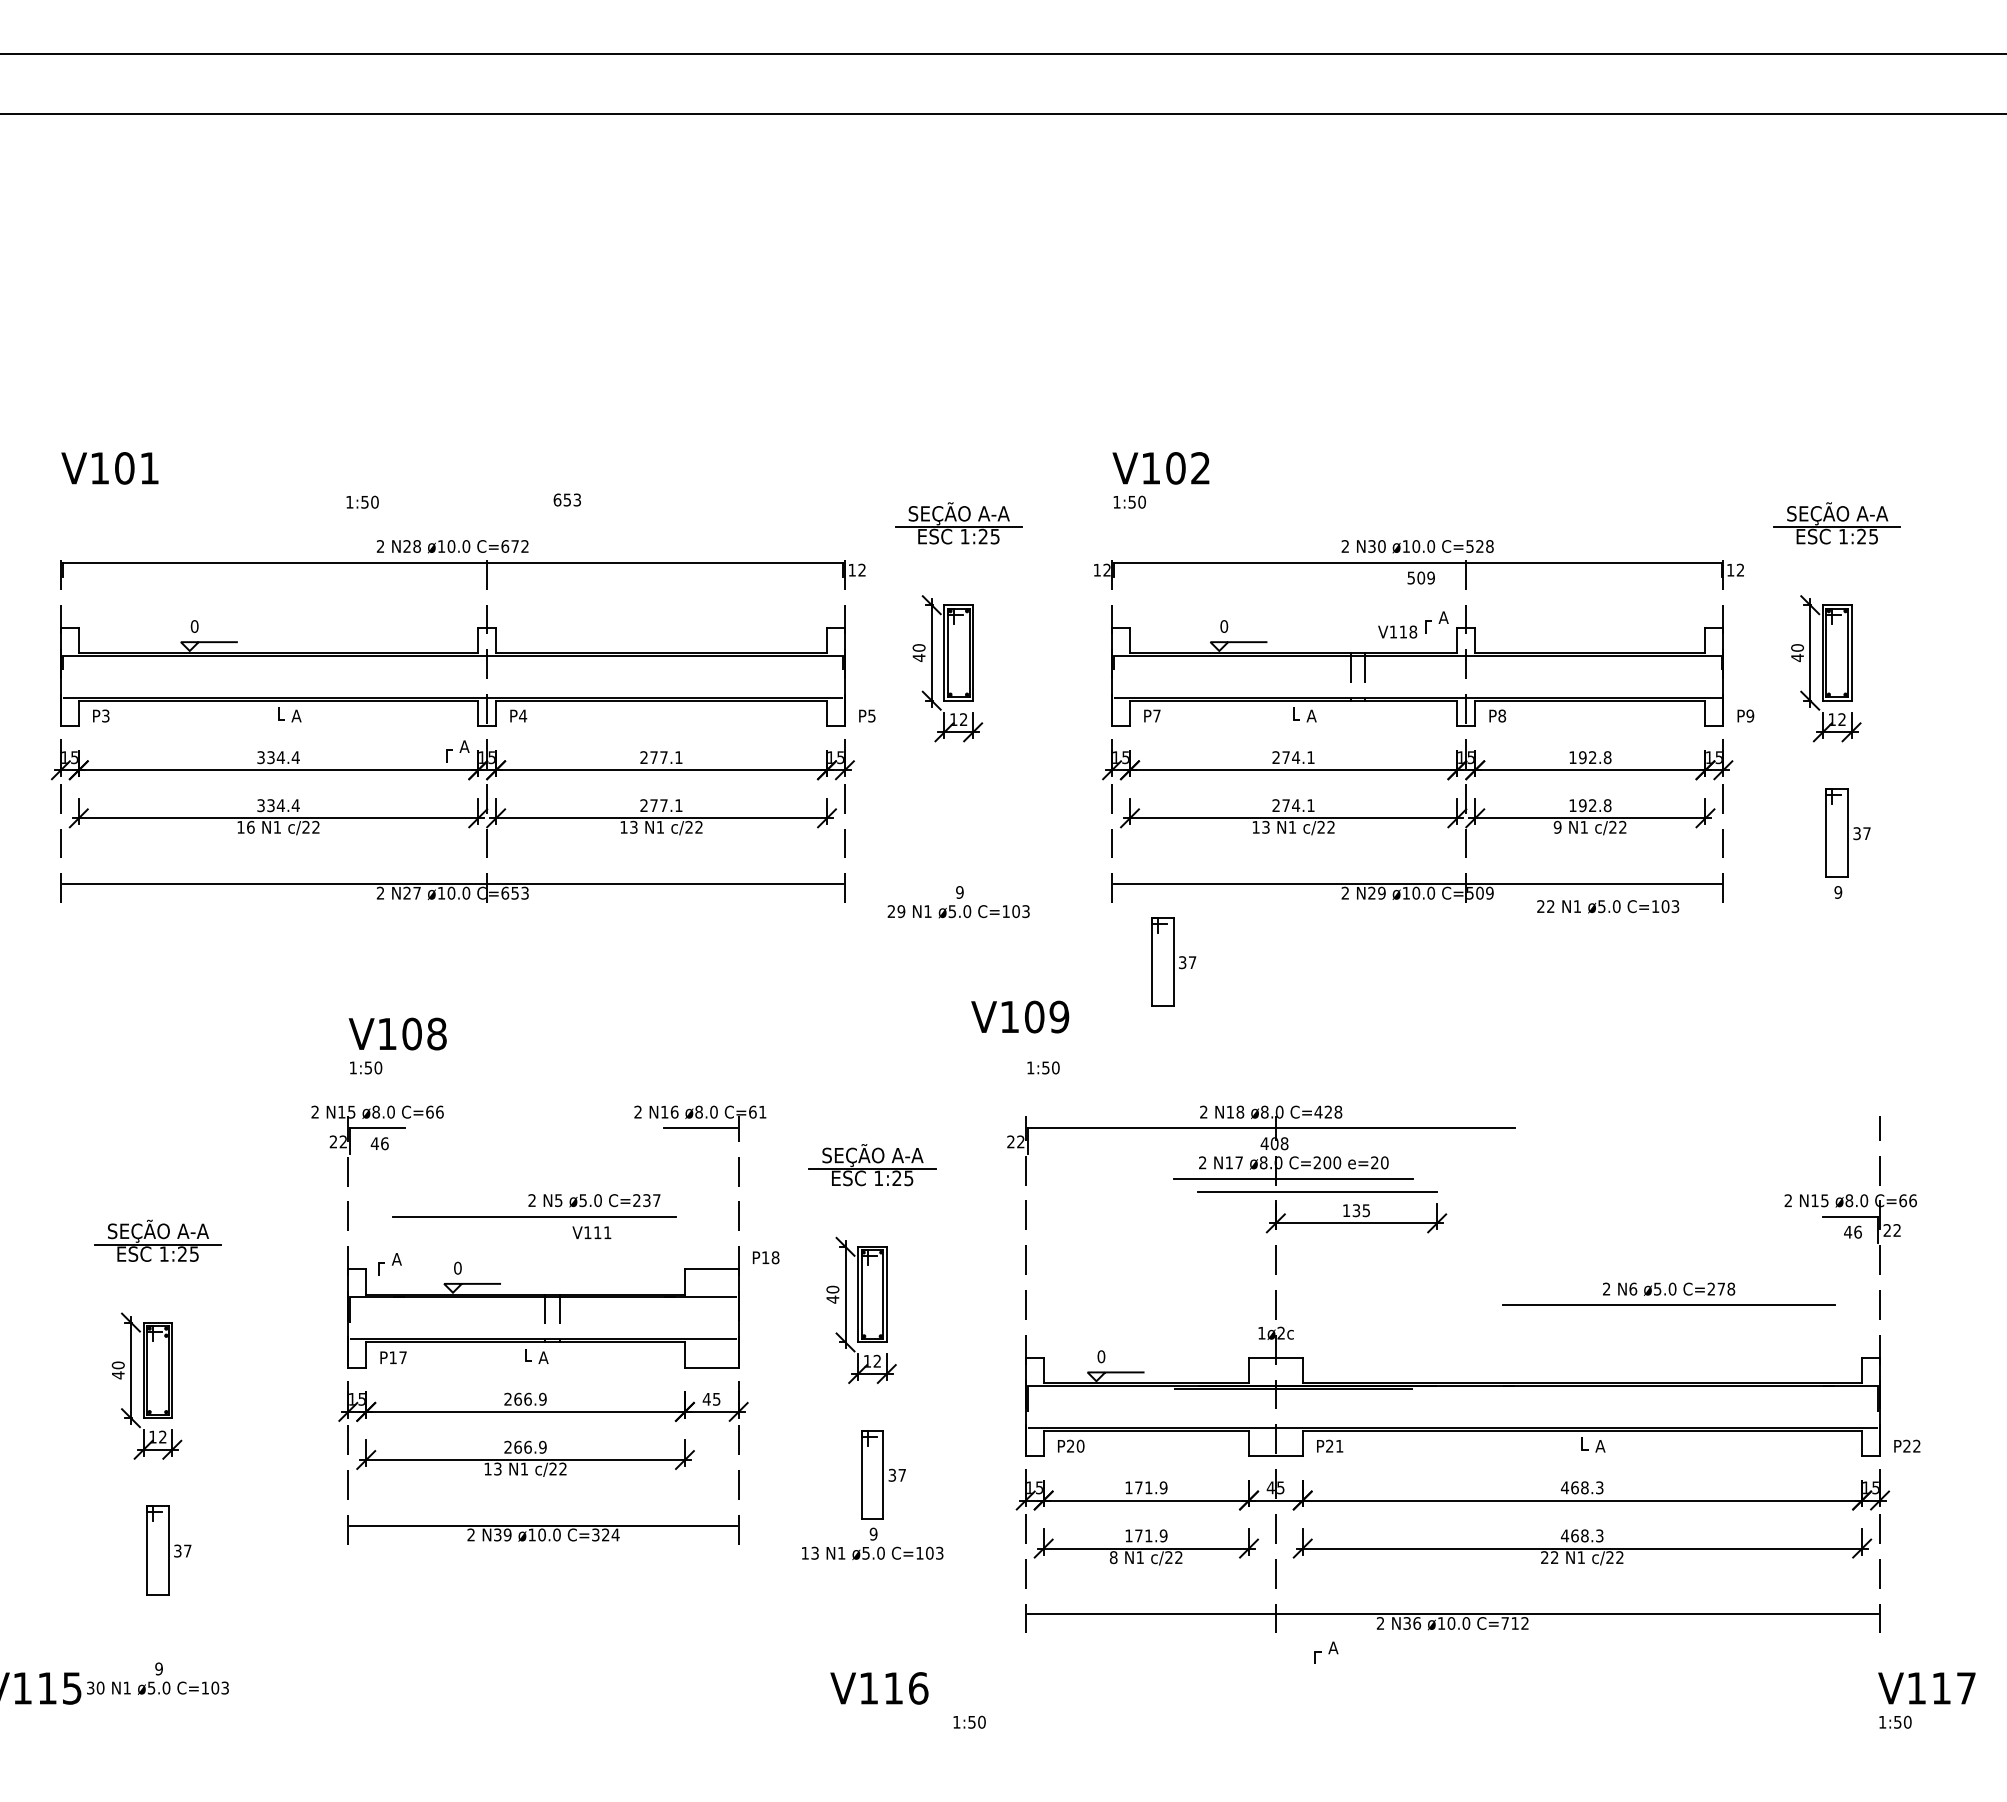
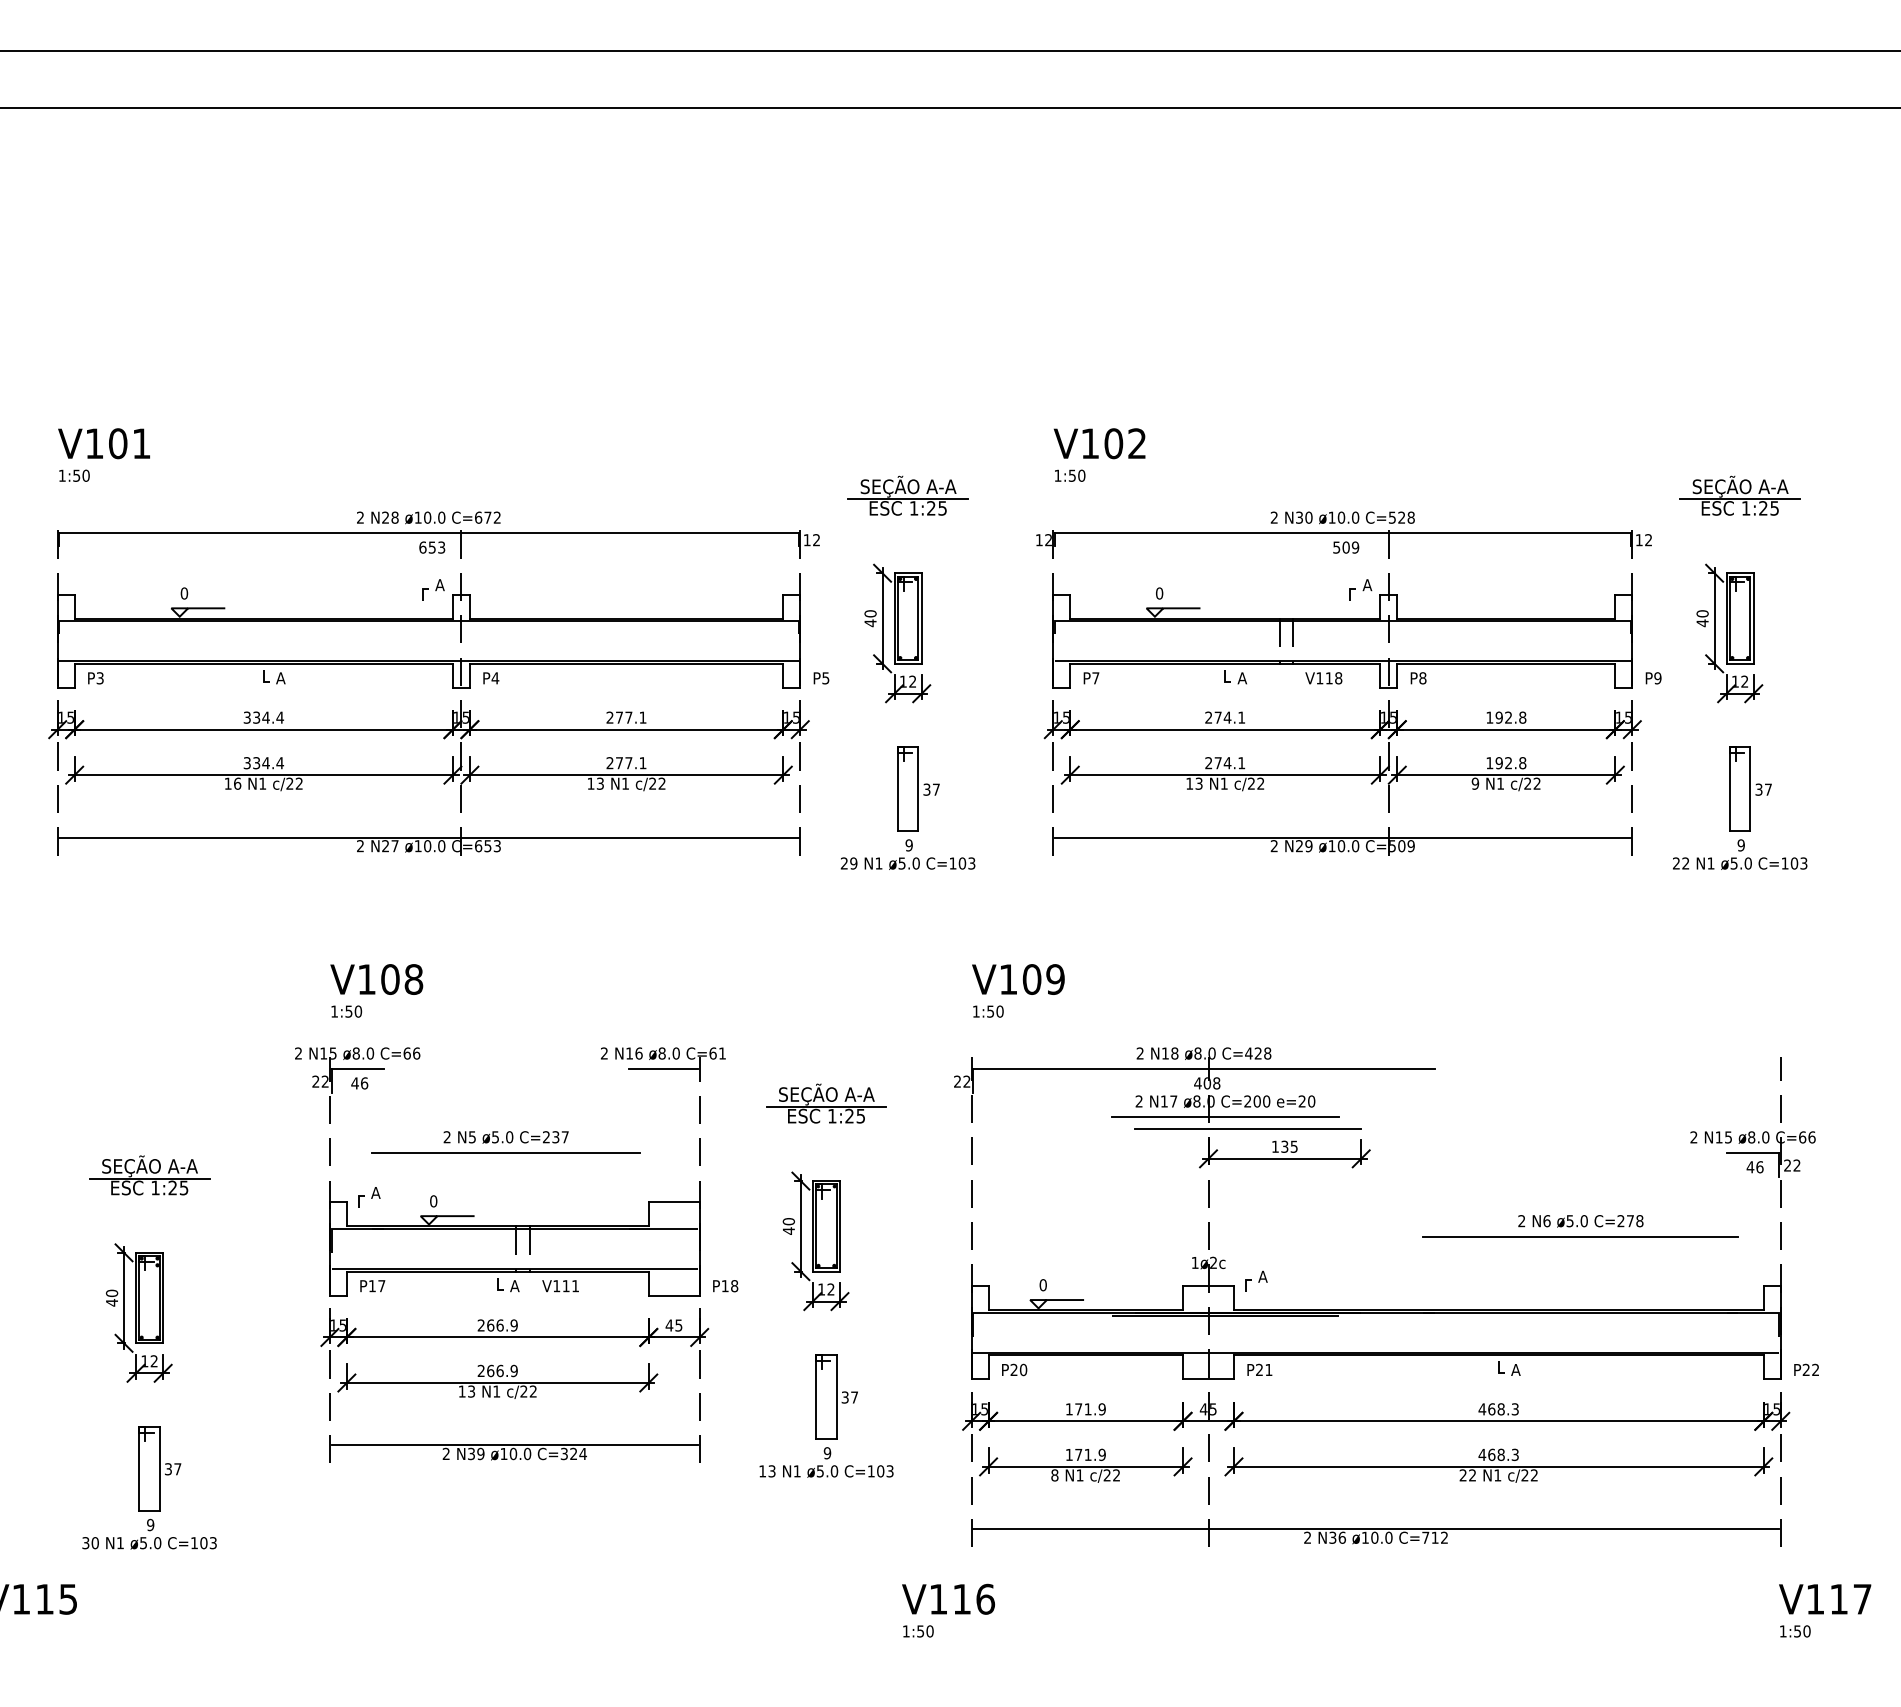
text: (566, 499) -> (431, 547), moved
text: (362, 501) -> (74, 475), moved
text: (1397, 631) -> (1323, 677), moved
part: (457, 751) -> (433, 589), moved
text: (1608, 906) -> (1740, 863), moved
part: (1173, 961) -> (918, 788), moved
text: (1020, 1016) -> (1018, 979), moved
text: (594, 1200) -> (506, 1137), moved
text: (591, 1232) -> (560, 1285), moved
text: (765, 1257) -> (725, 1285), moved
part: (1326, 1652) -> (1256, 1281), moved
text: (157, 1678) -> (149, 1534), moved
text: (879, 1688) -> (948, 1599), moved

